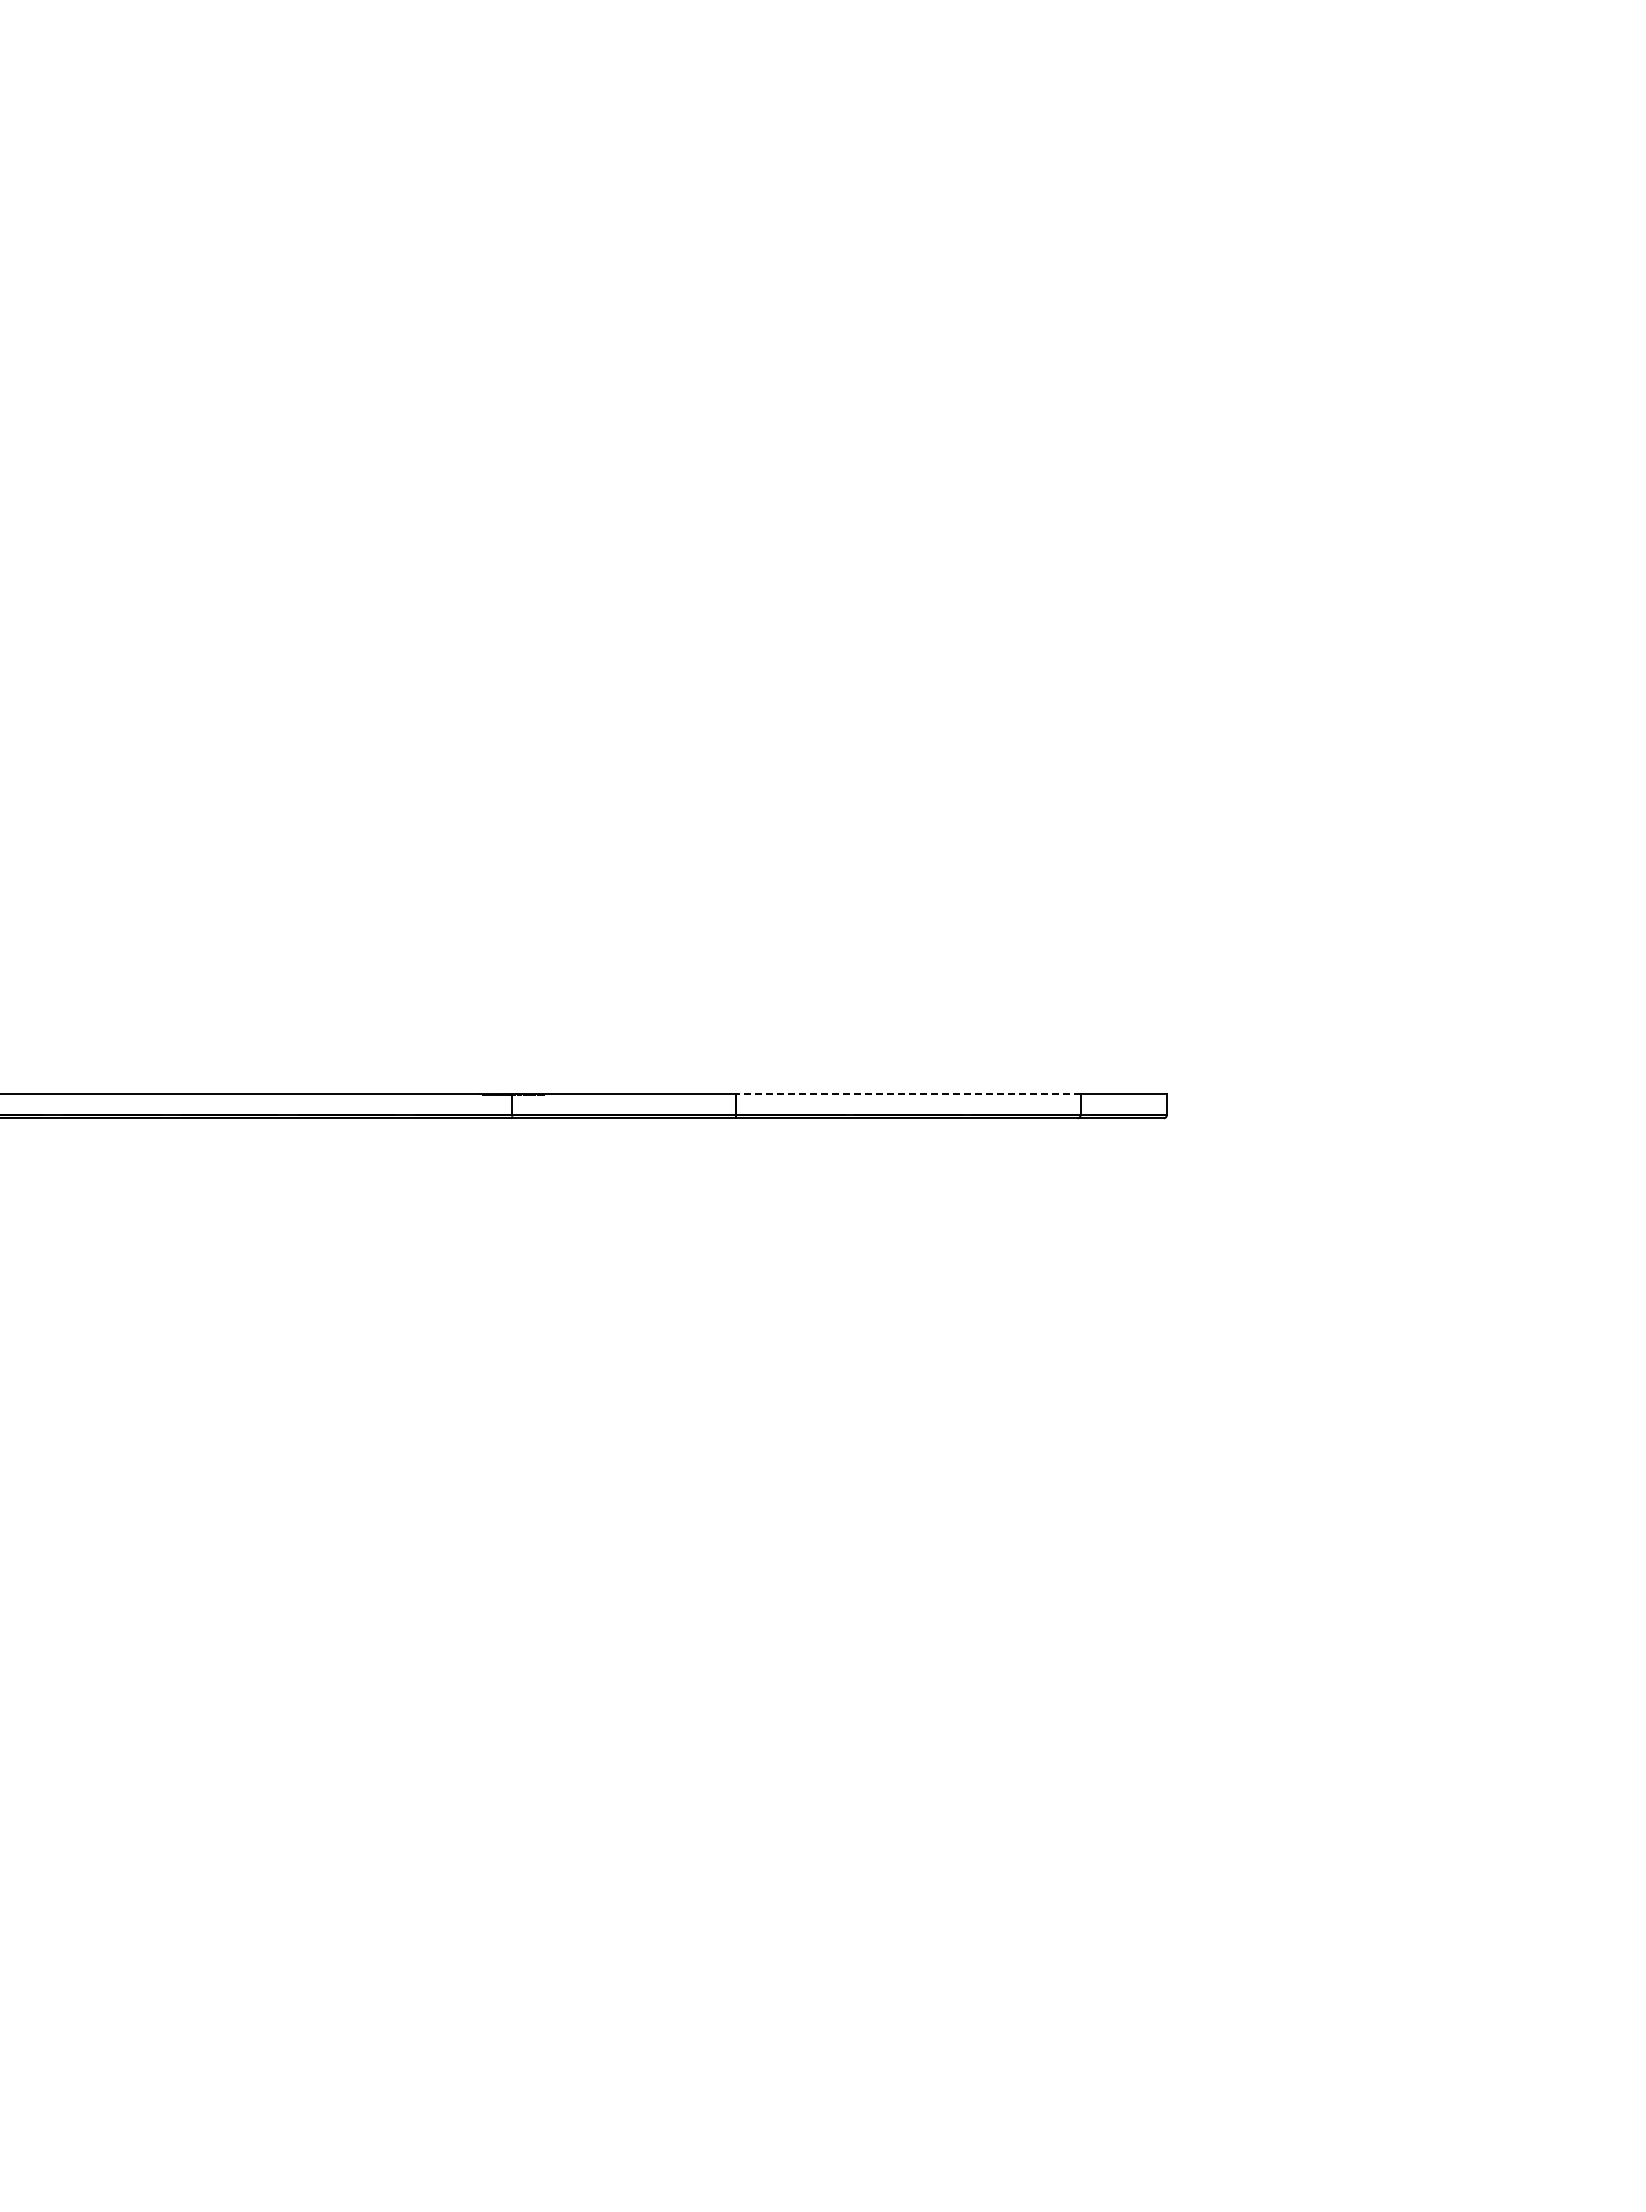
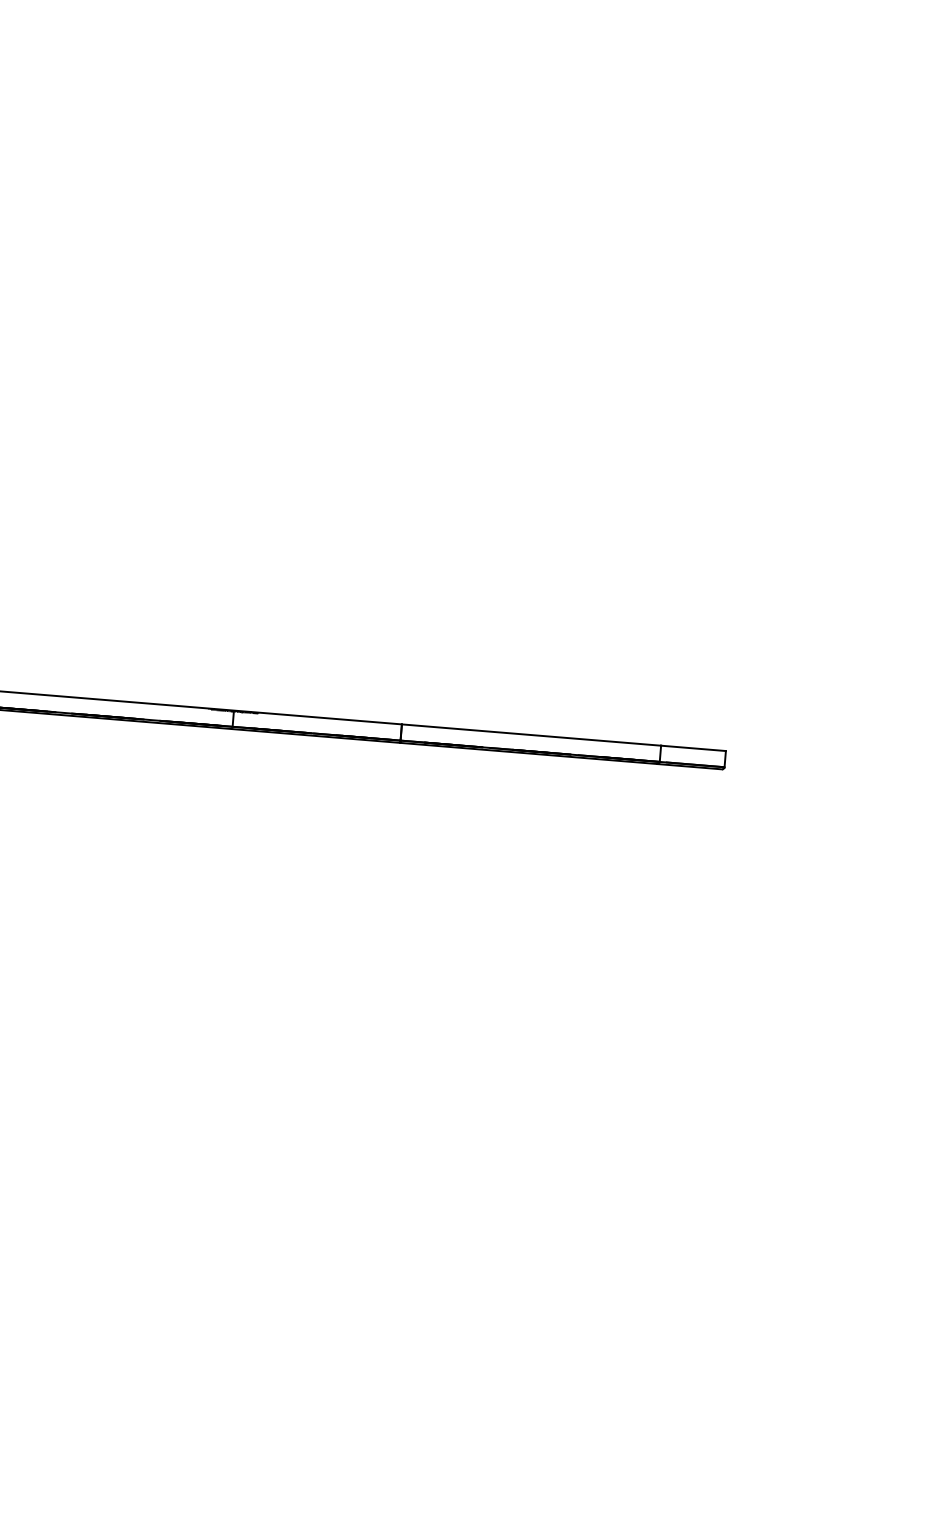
line: (907, 1093) -> (530, 734), dashed -> solid

